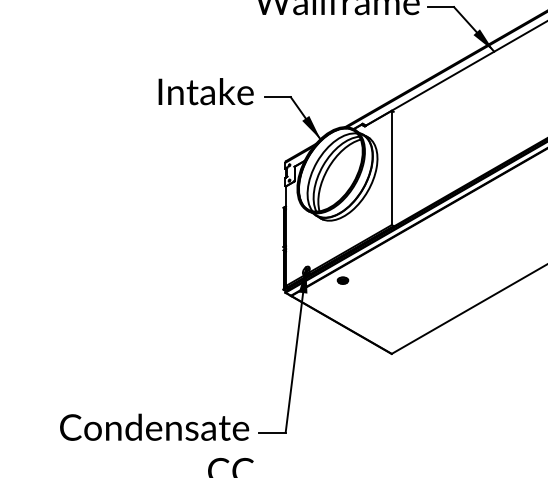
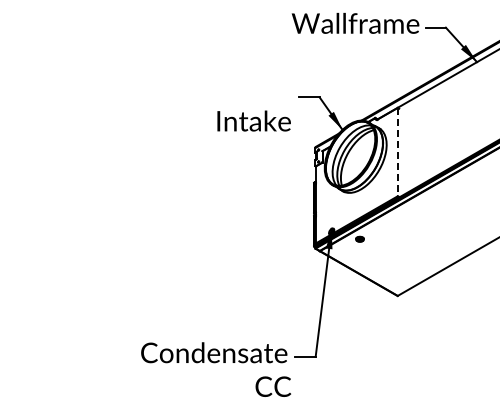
text: (205, 90) -> (253, 120), moved
line: (391, 168) -> (397, 152), solid -> dashed

